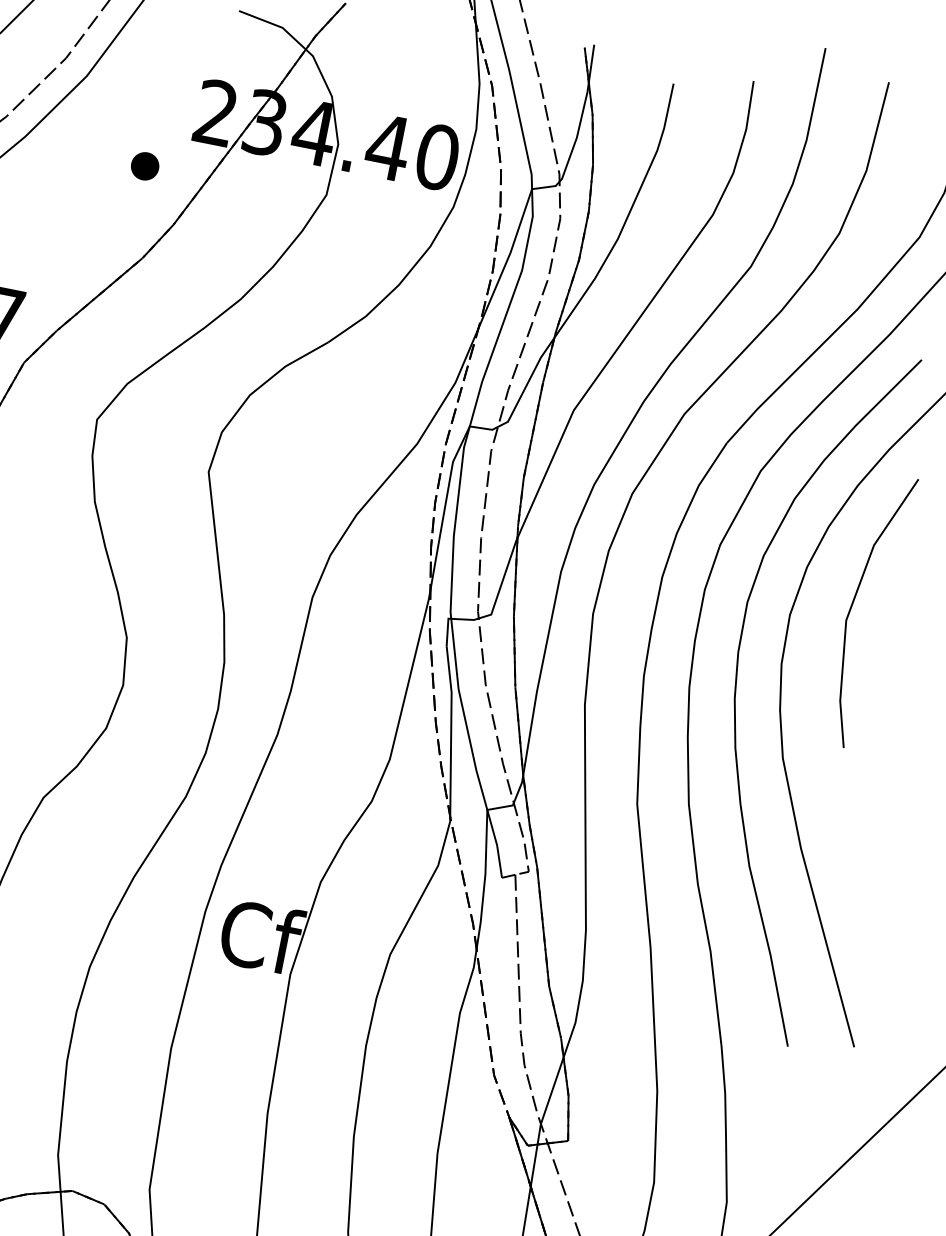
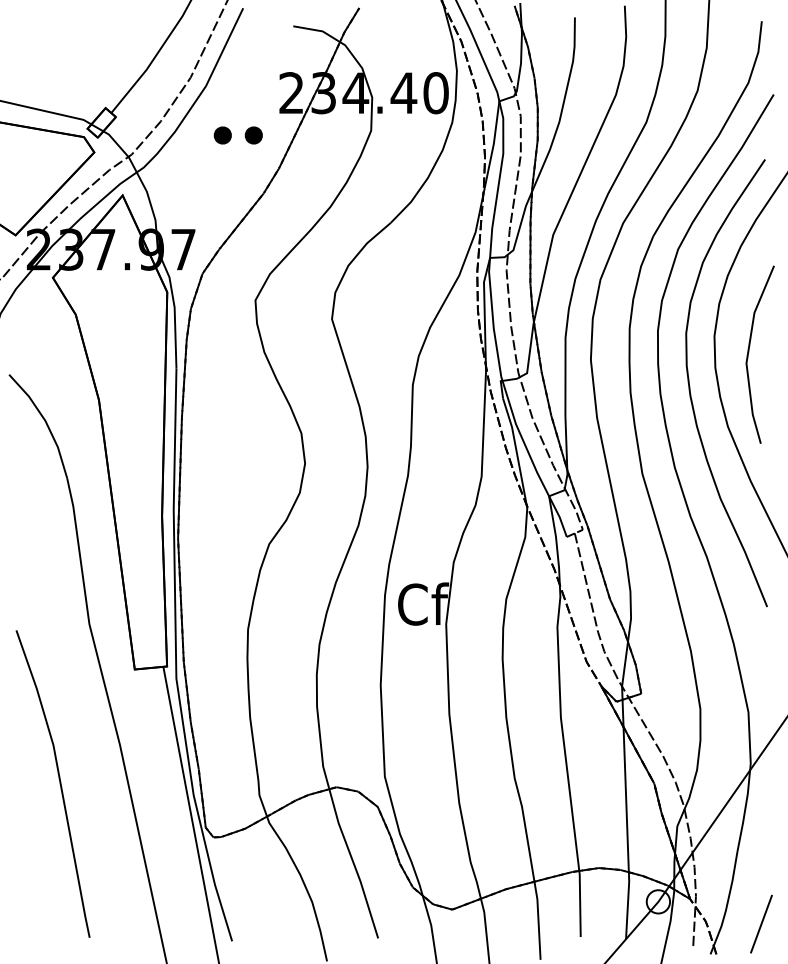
part: (97, 156) -> (222, 135), added
line: (854, 604) -> (749, 352), moved

